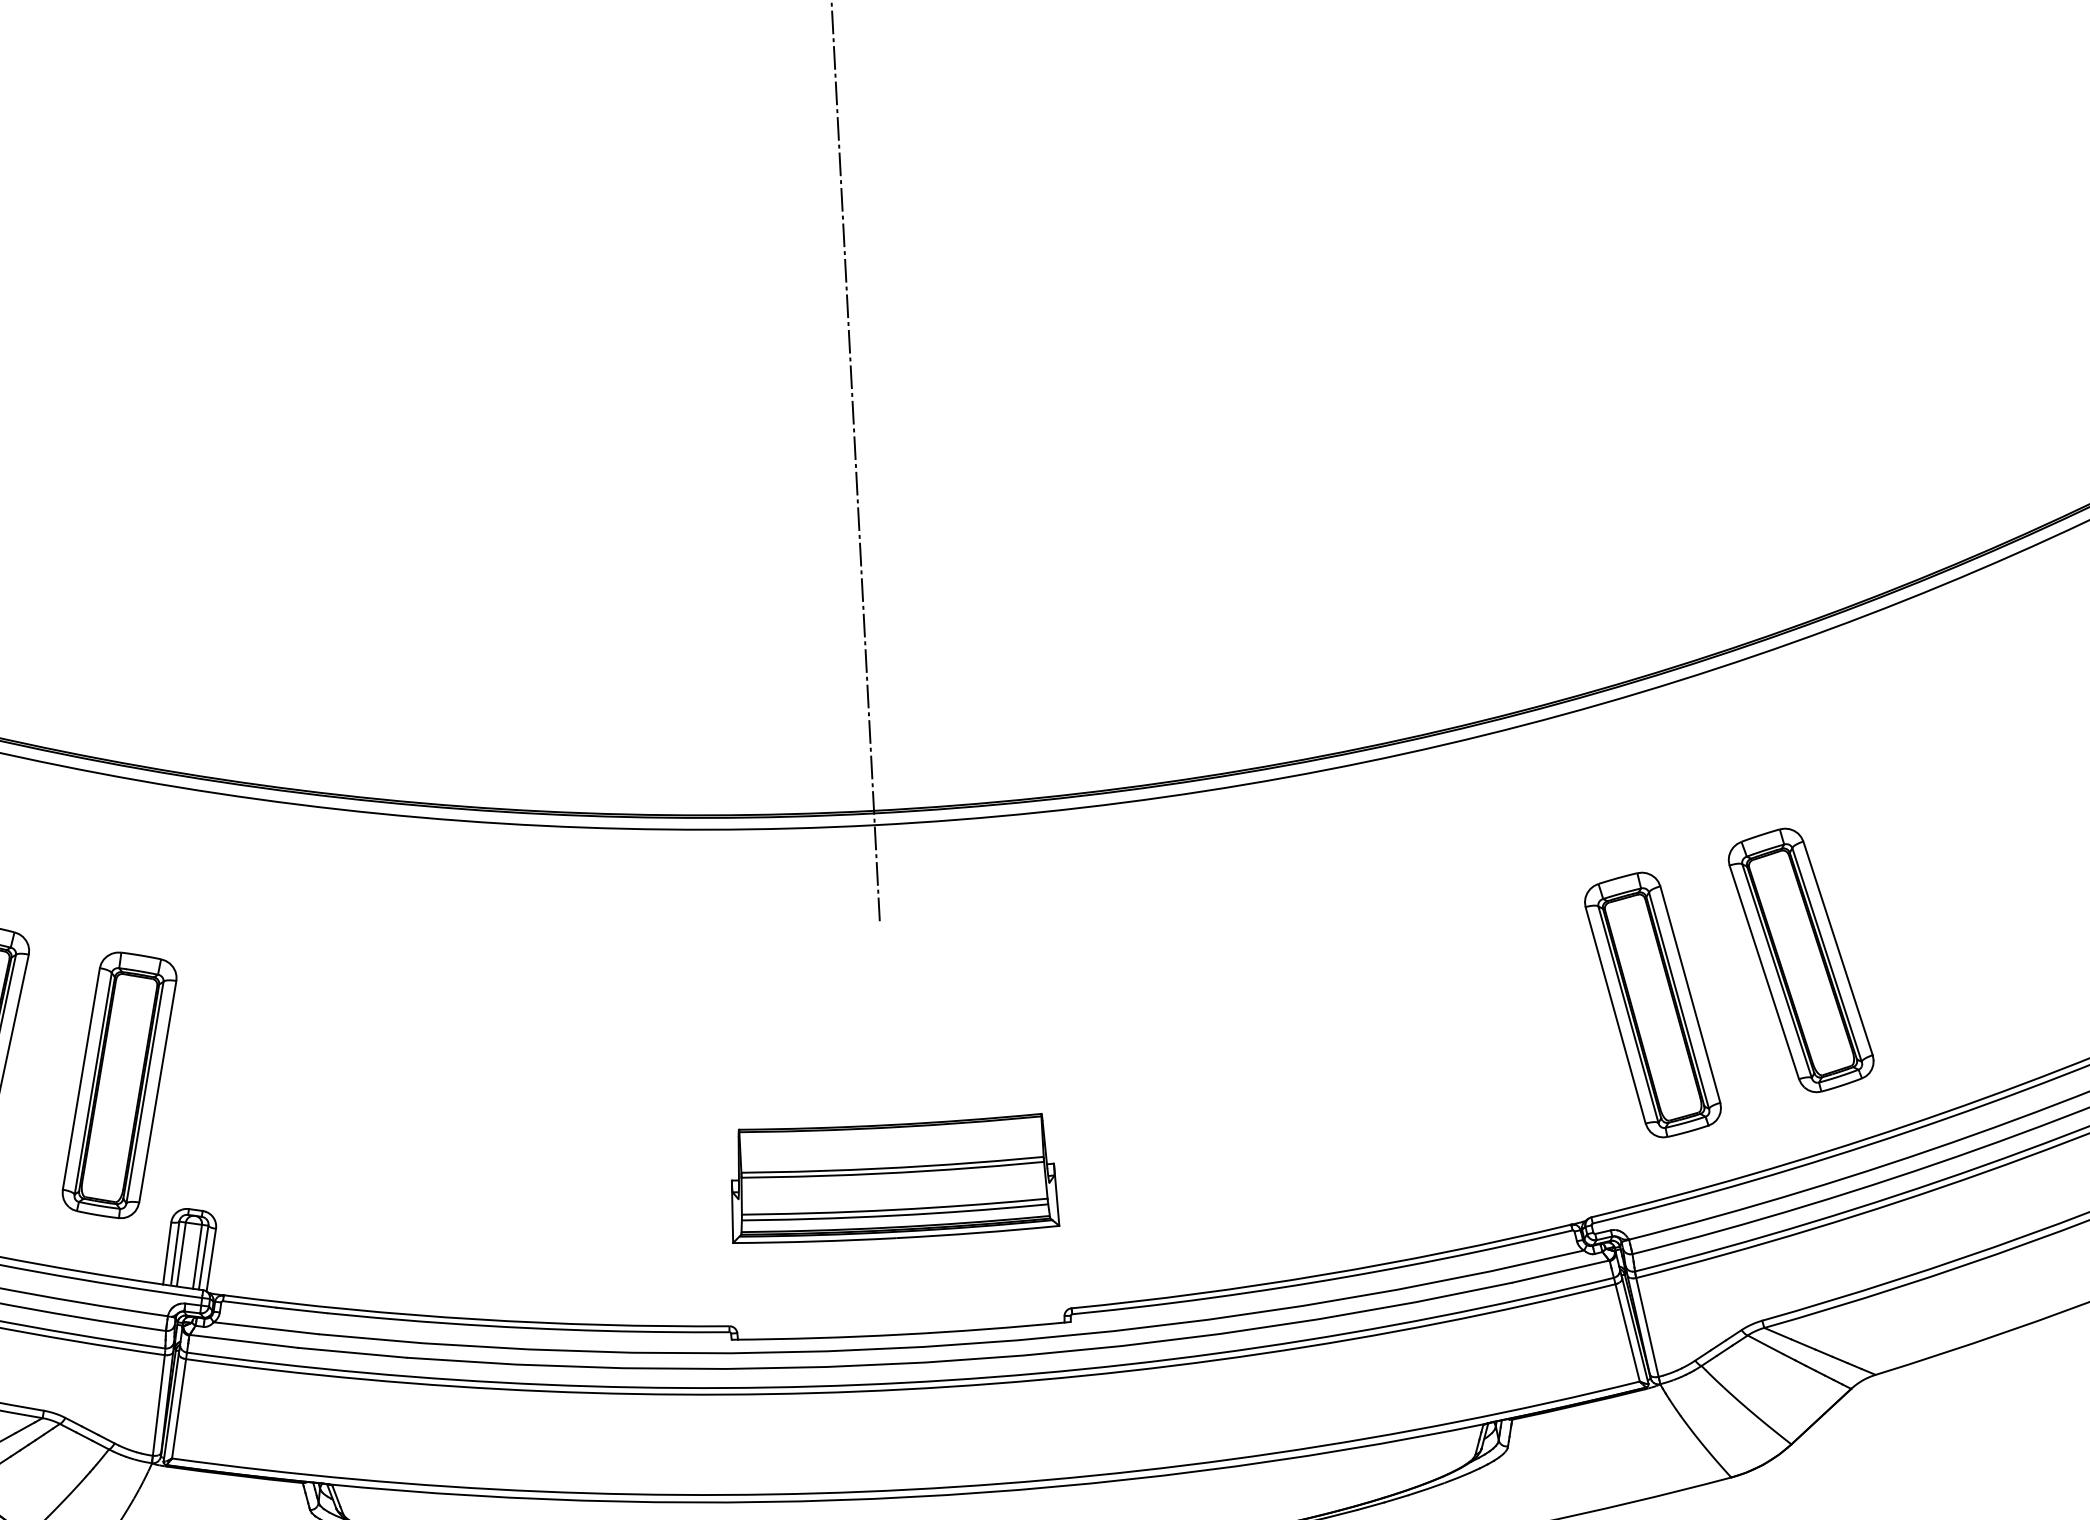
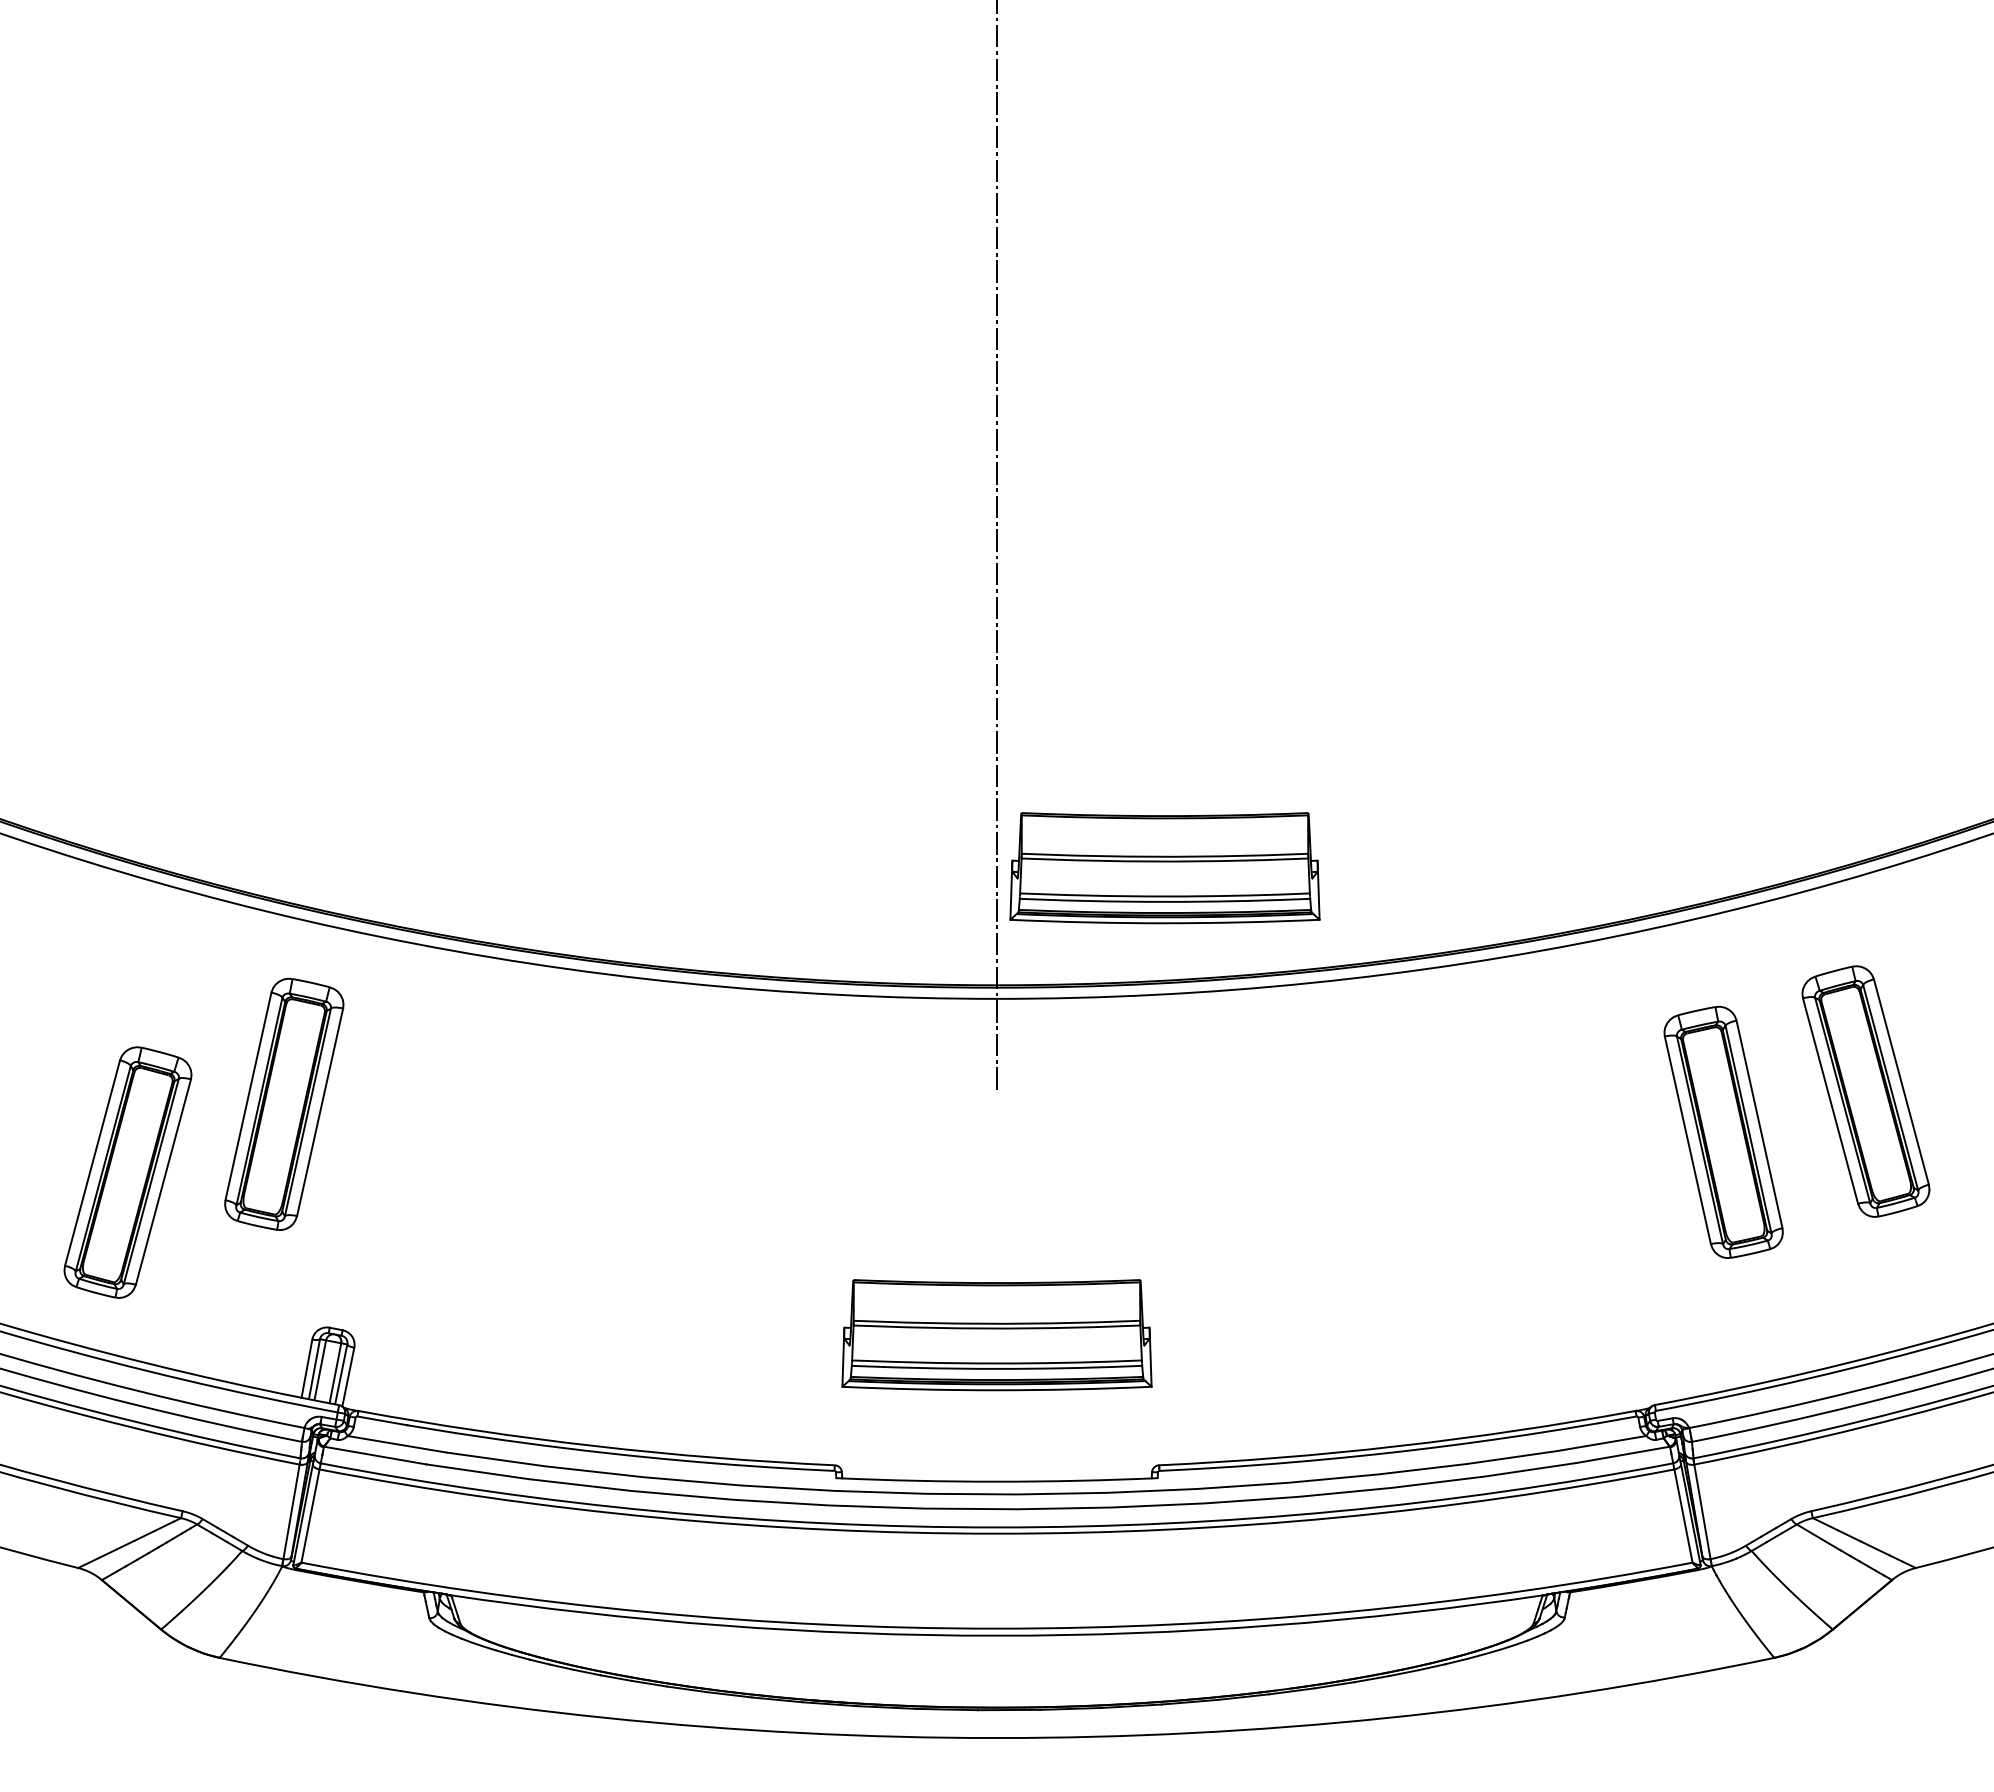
part: (1044, 678) -> (1164, 868), added
part: (1800, 960) -> (1865, 1091), moved
part: (1652, 1004) -> (1723, 1131), moved
part: (119, 1084) -> (284, 1103), moved

